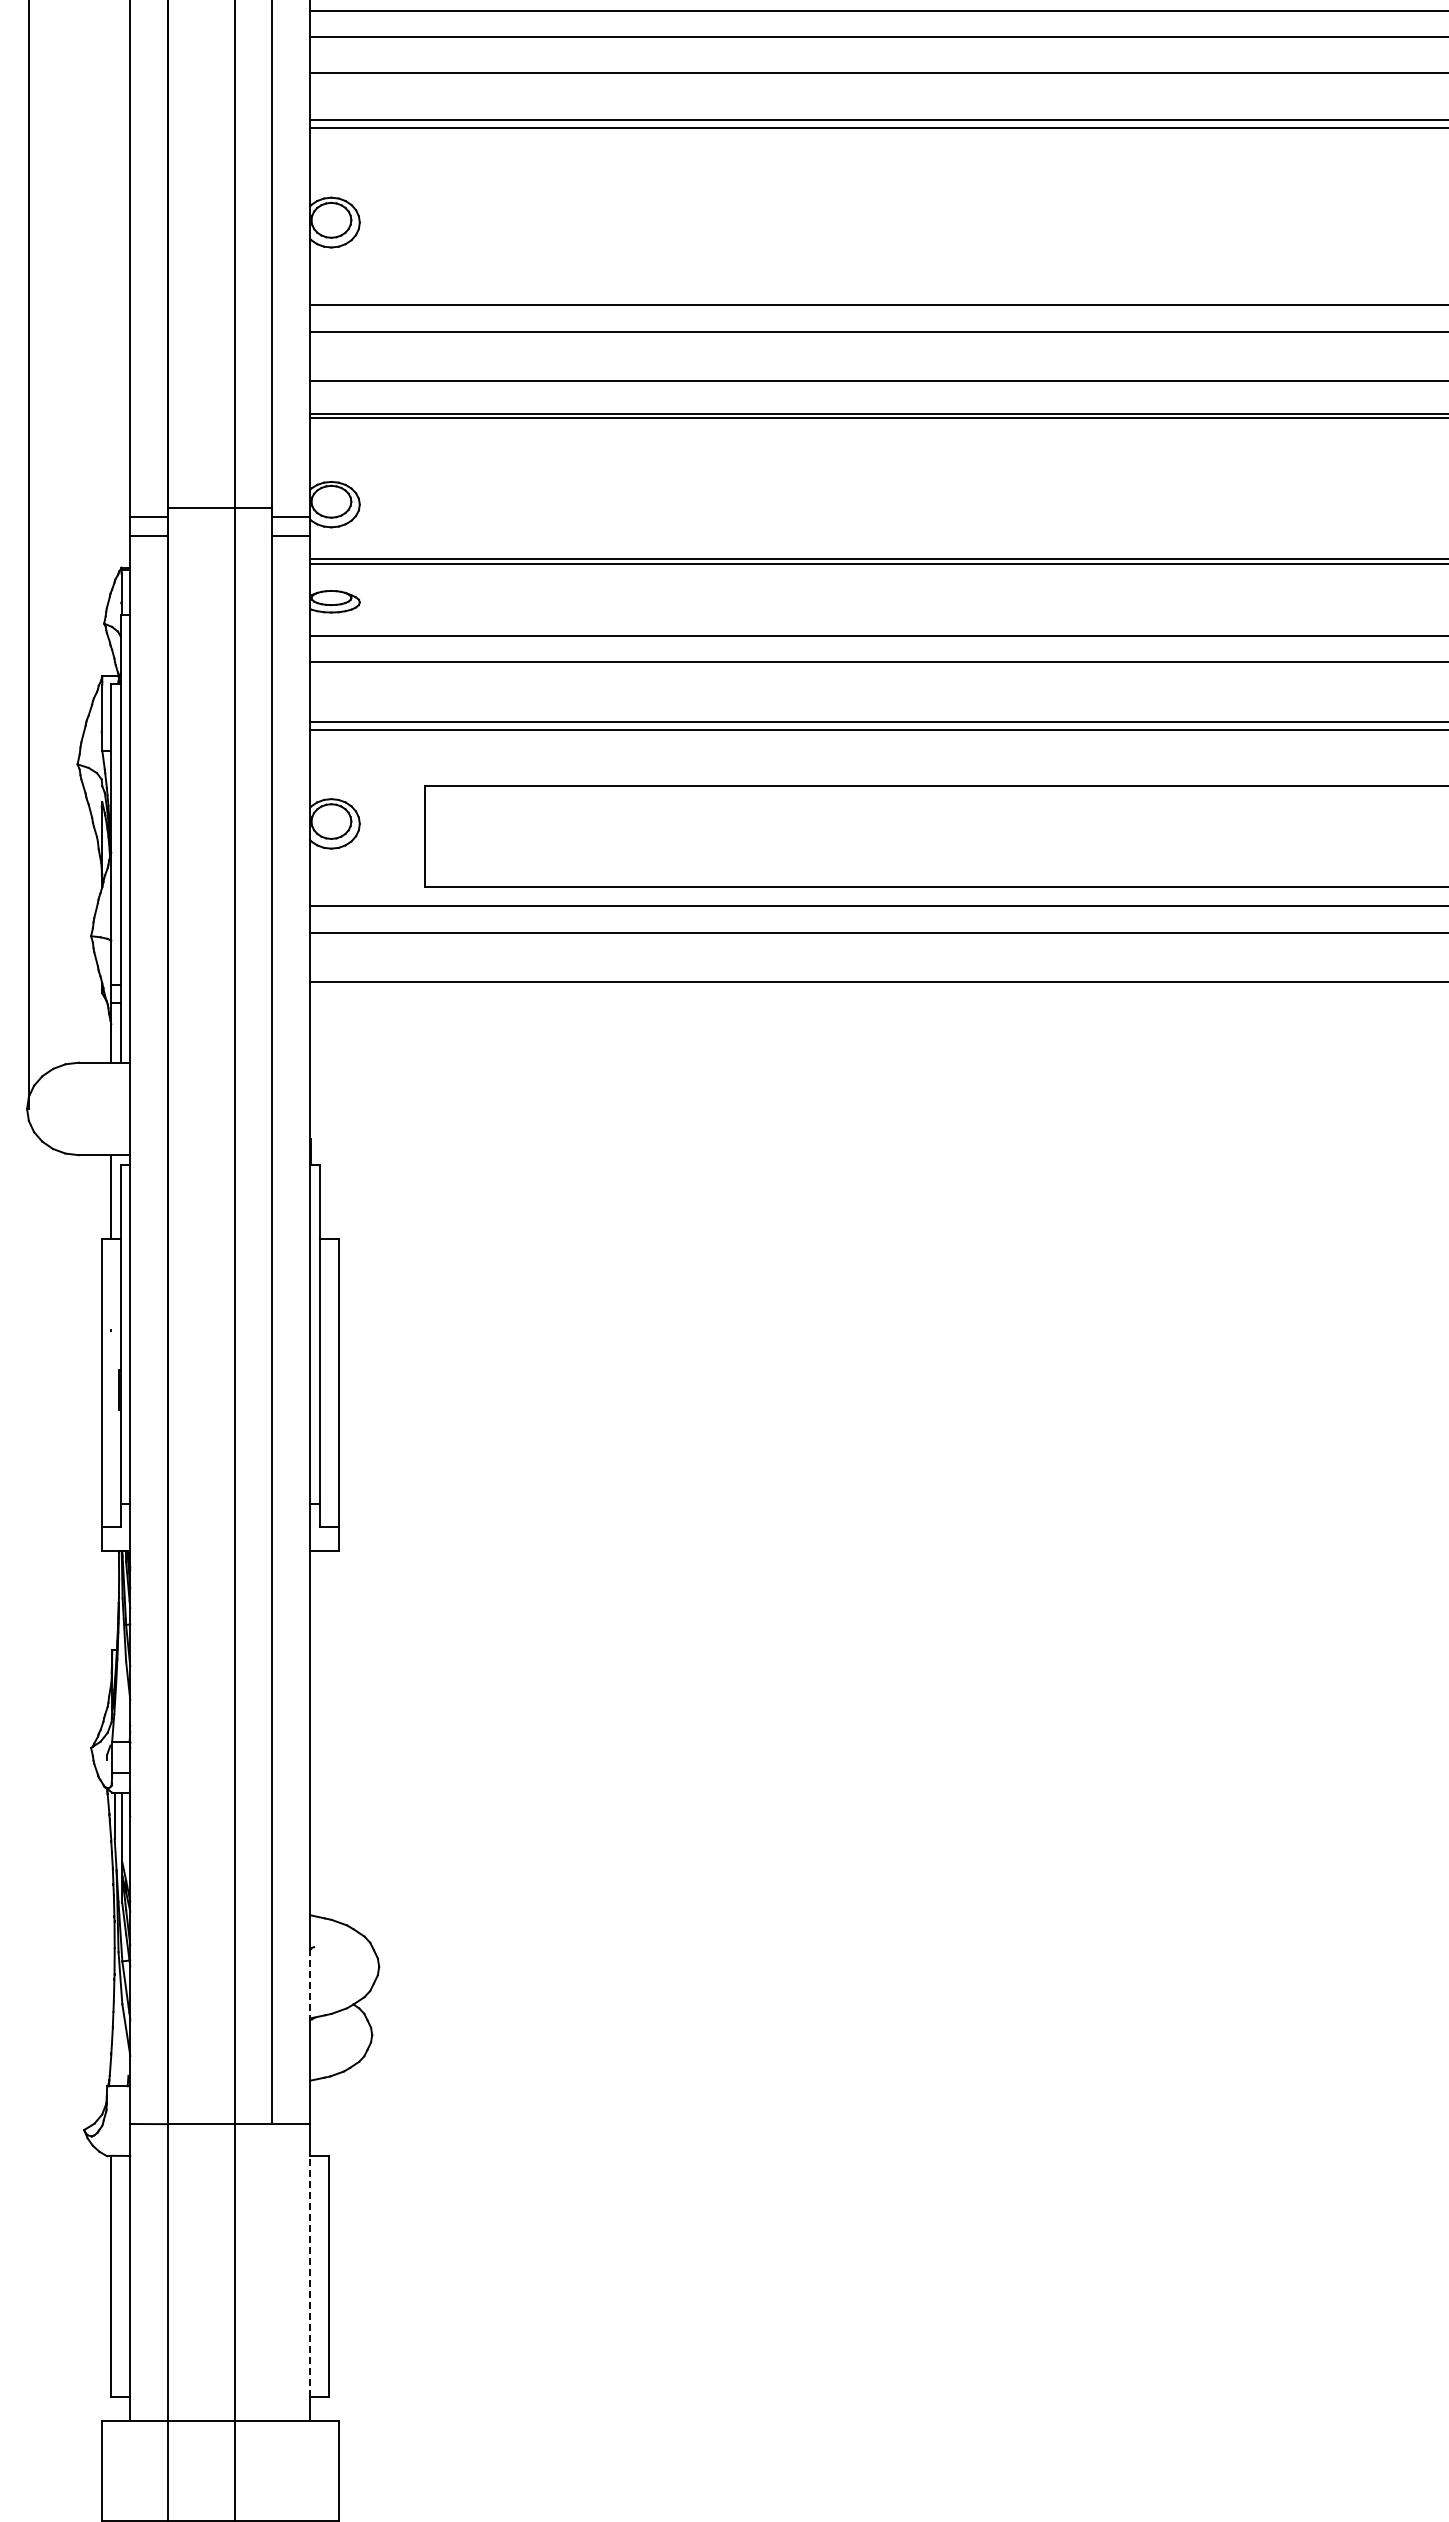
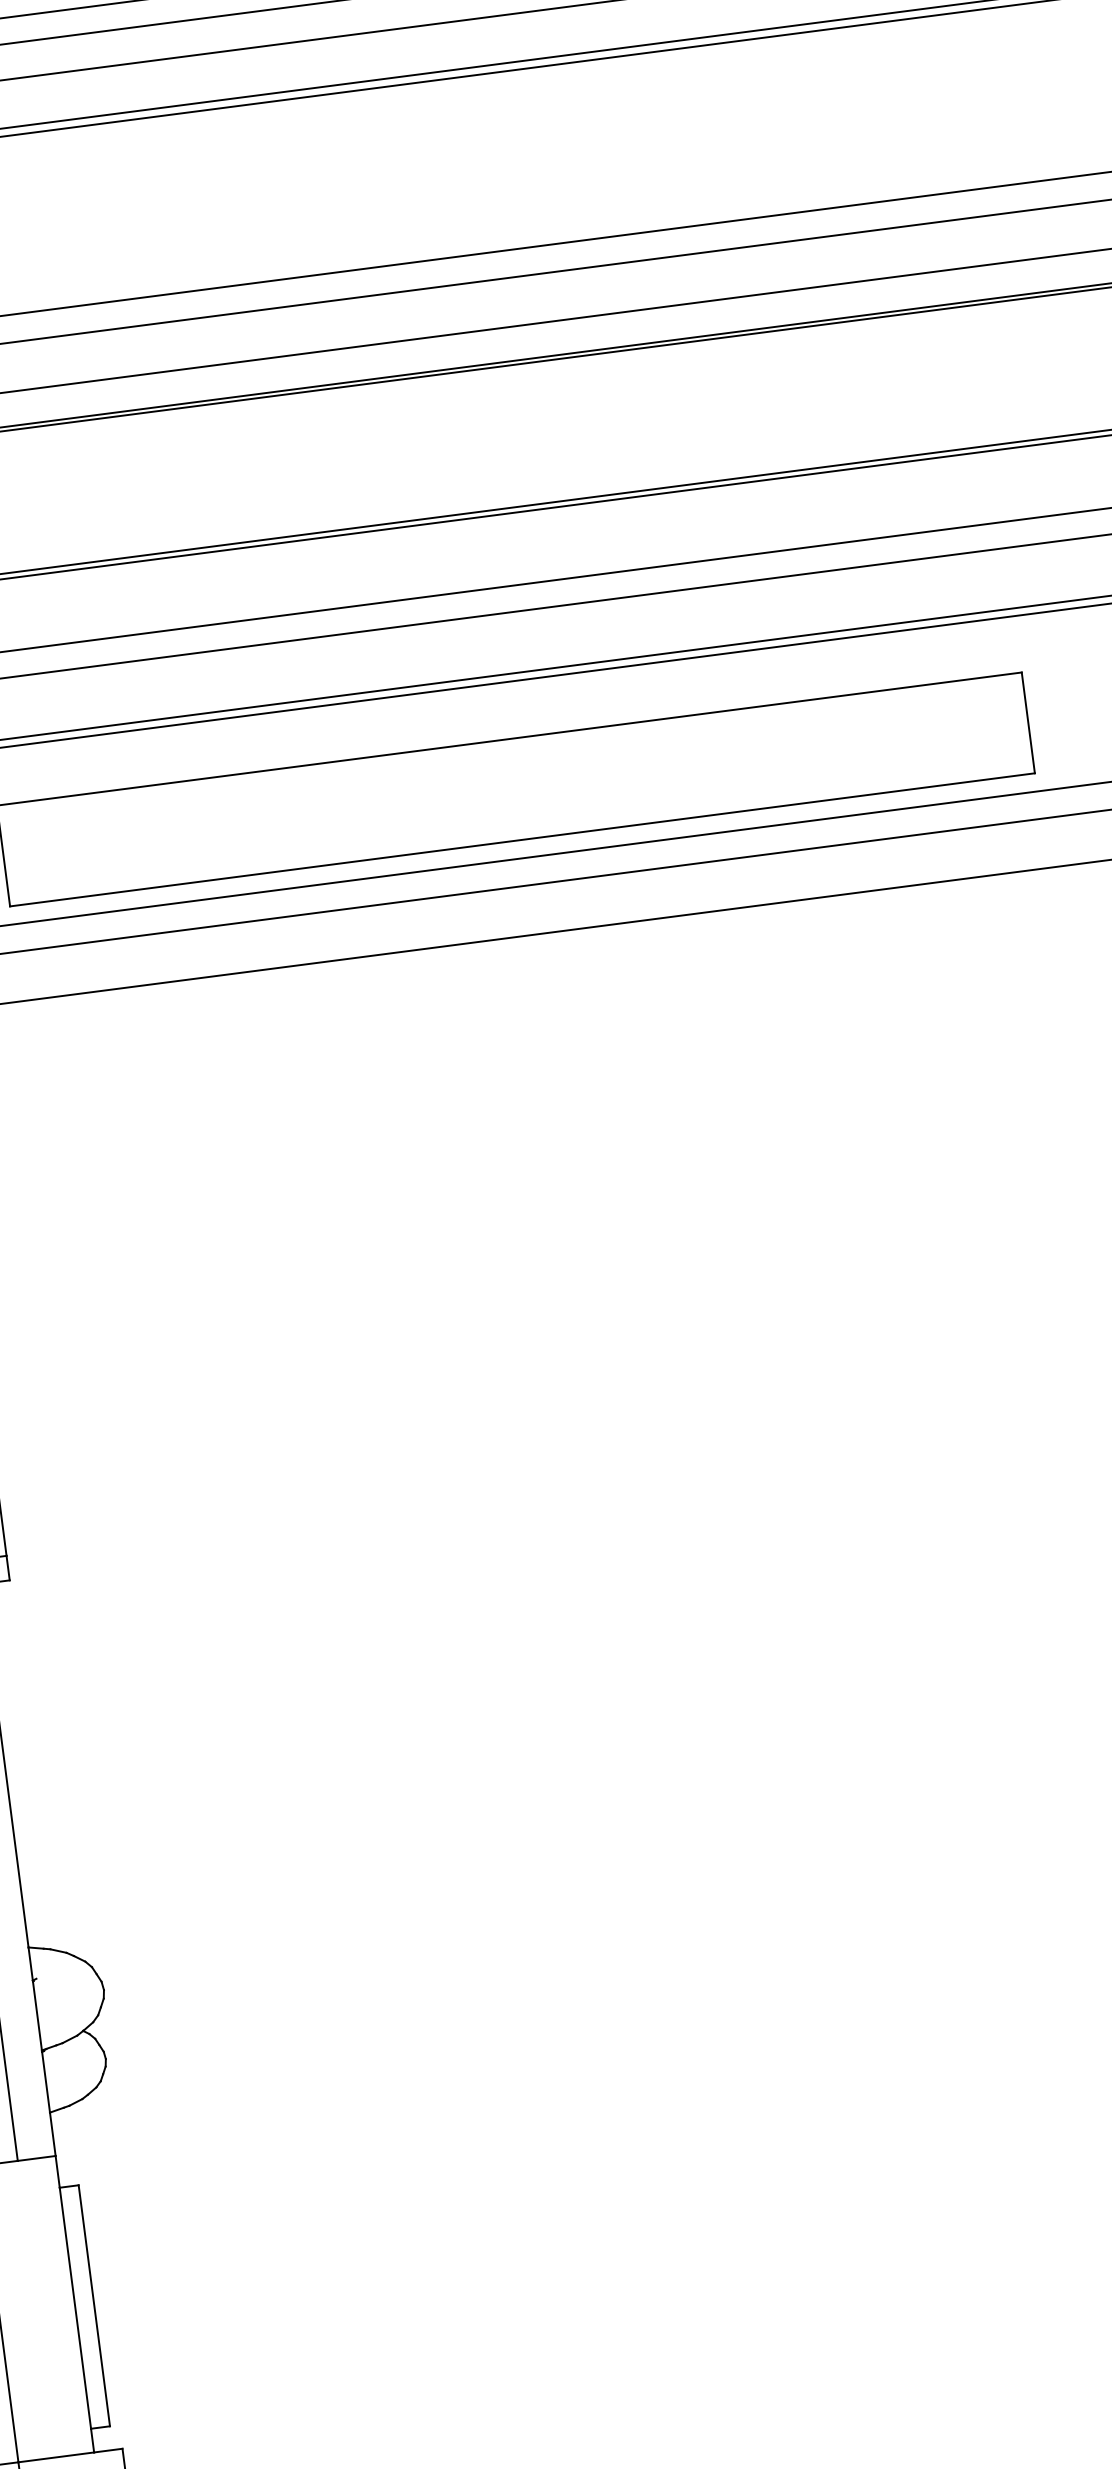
line: (310, 1983) -> (37, 2015), dashed -> solid
line: (310, 2276) -> (75, 2308), dashed -> solid

